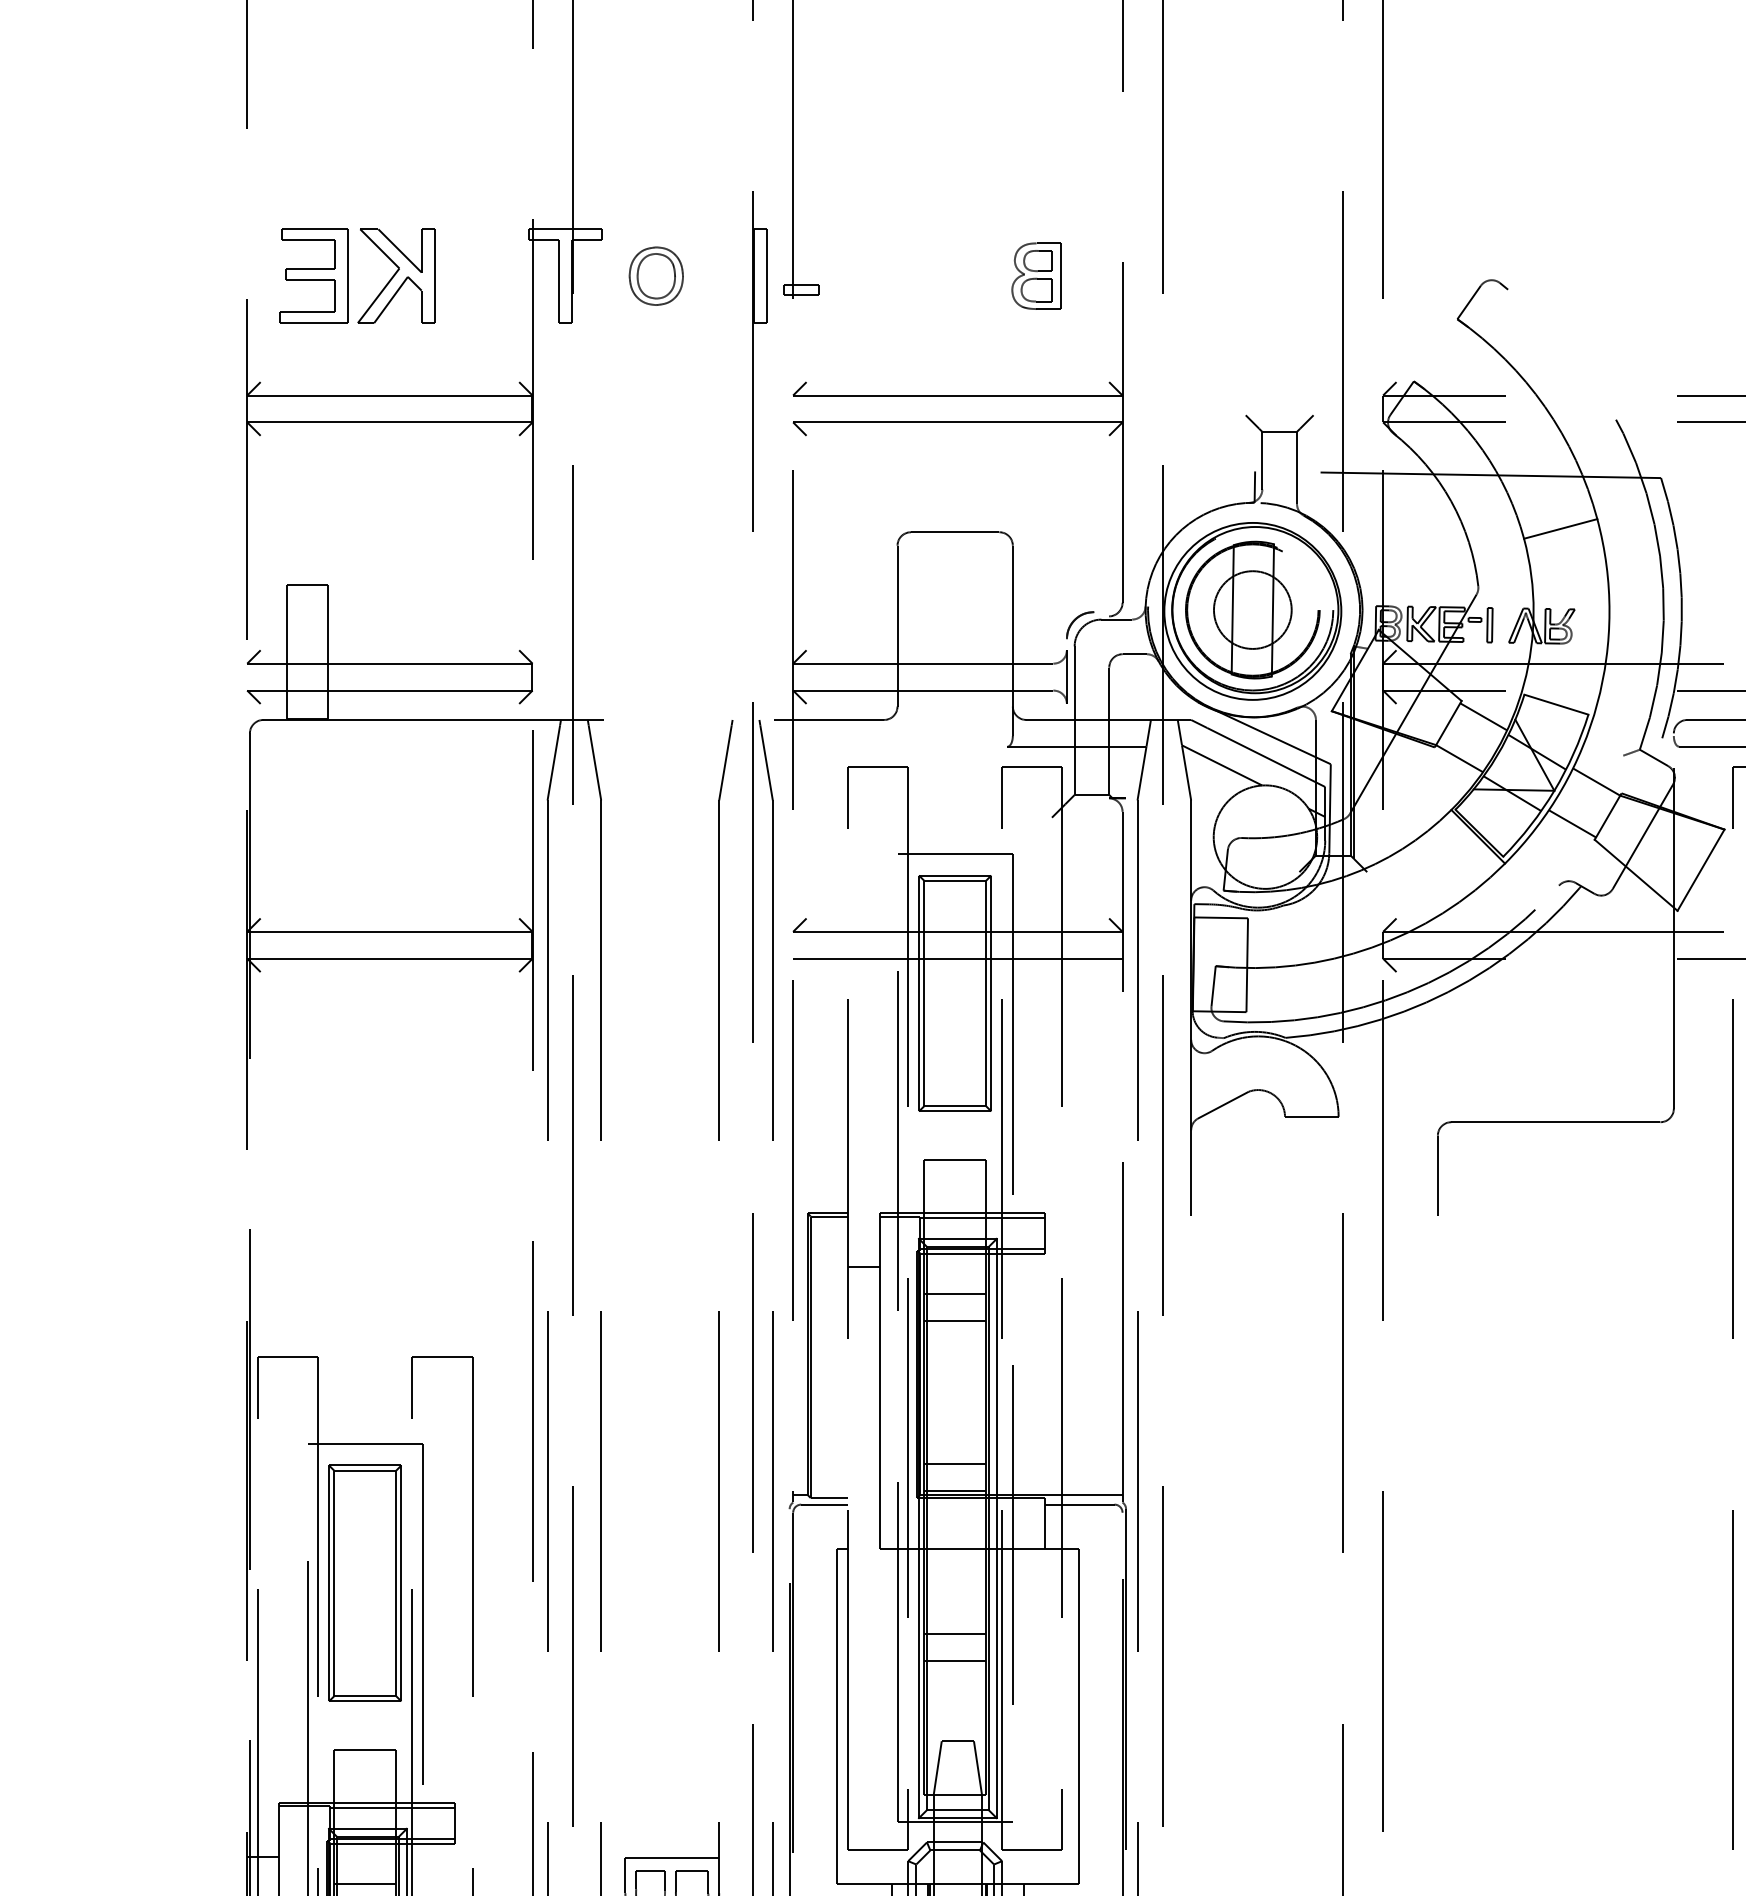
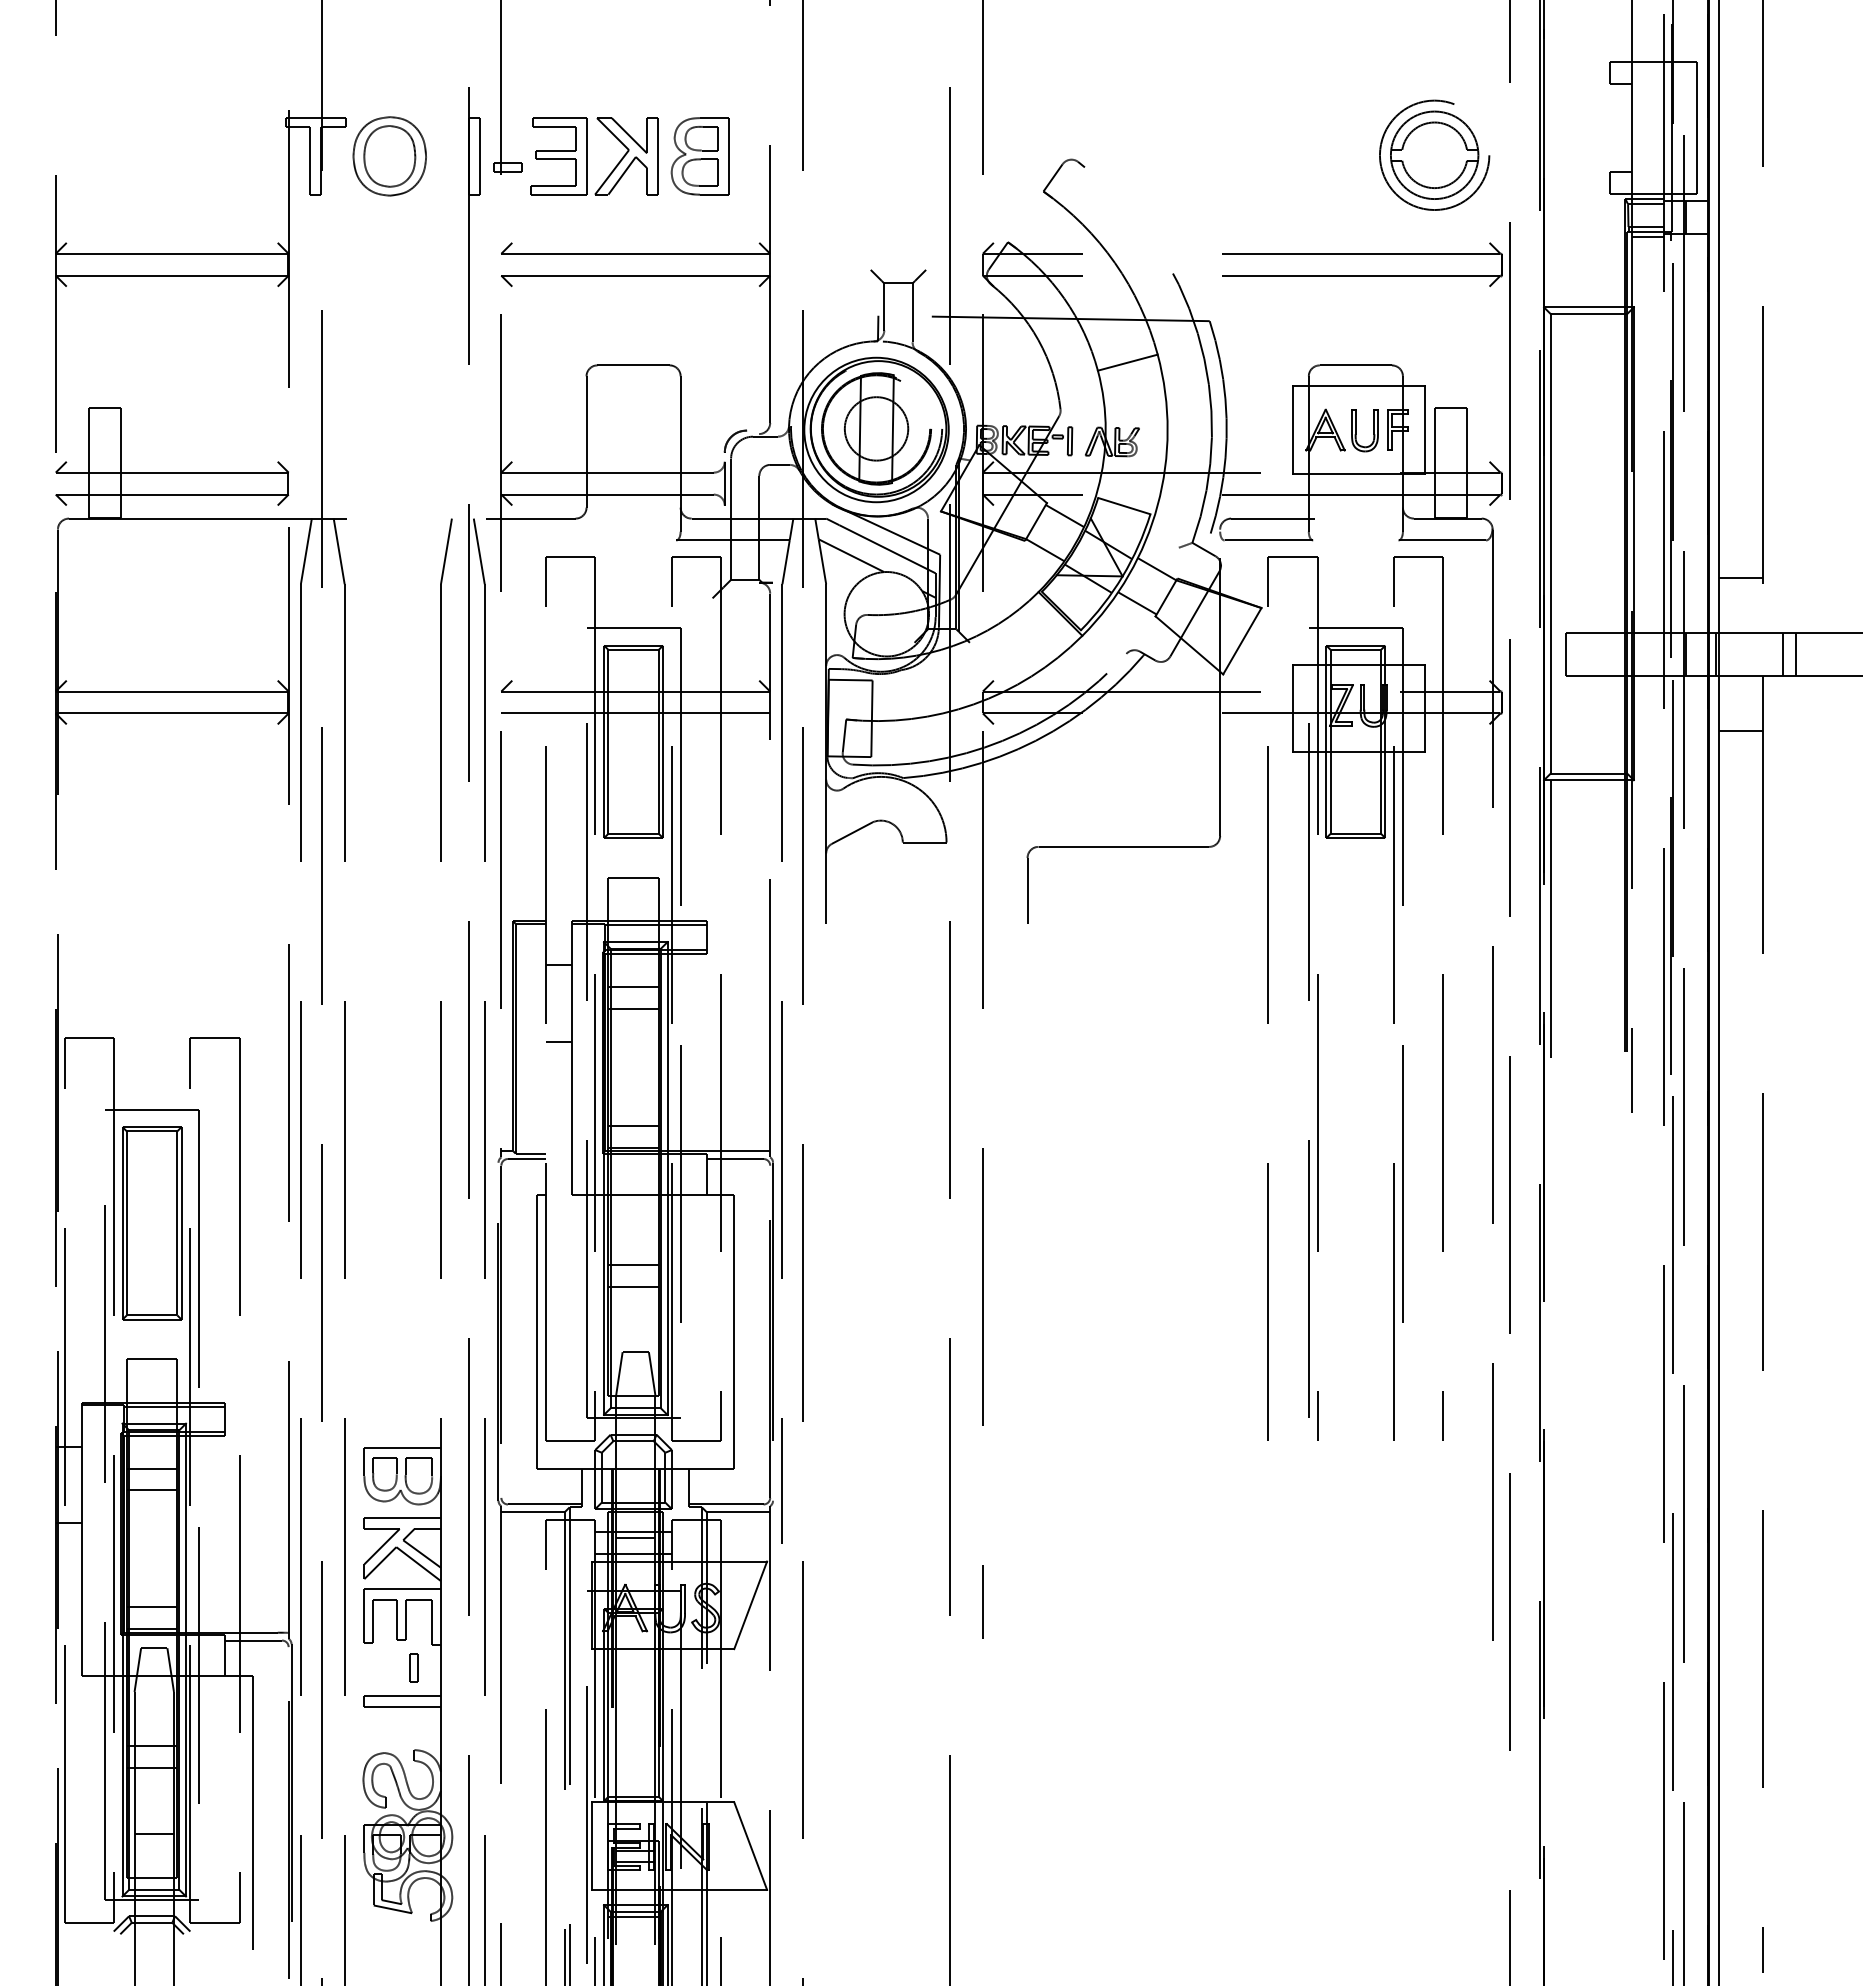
part: (348, 276) -> (587, 156), moved
part: (656, 276) -> (389, 156), size x1.67
part: (1035, 276) -> (699, 156), size x1.43
line: (864, 1360) -> (559, 1041), added

